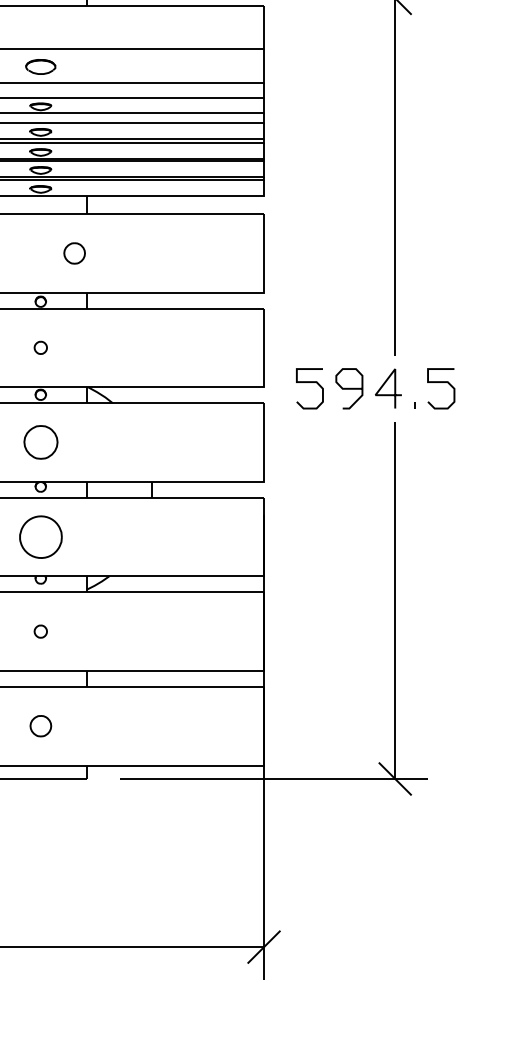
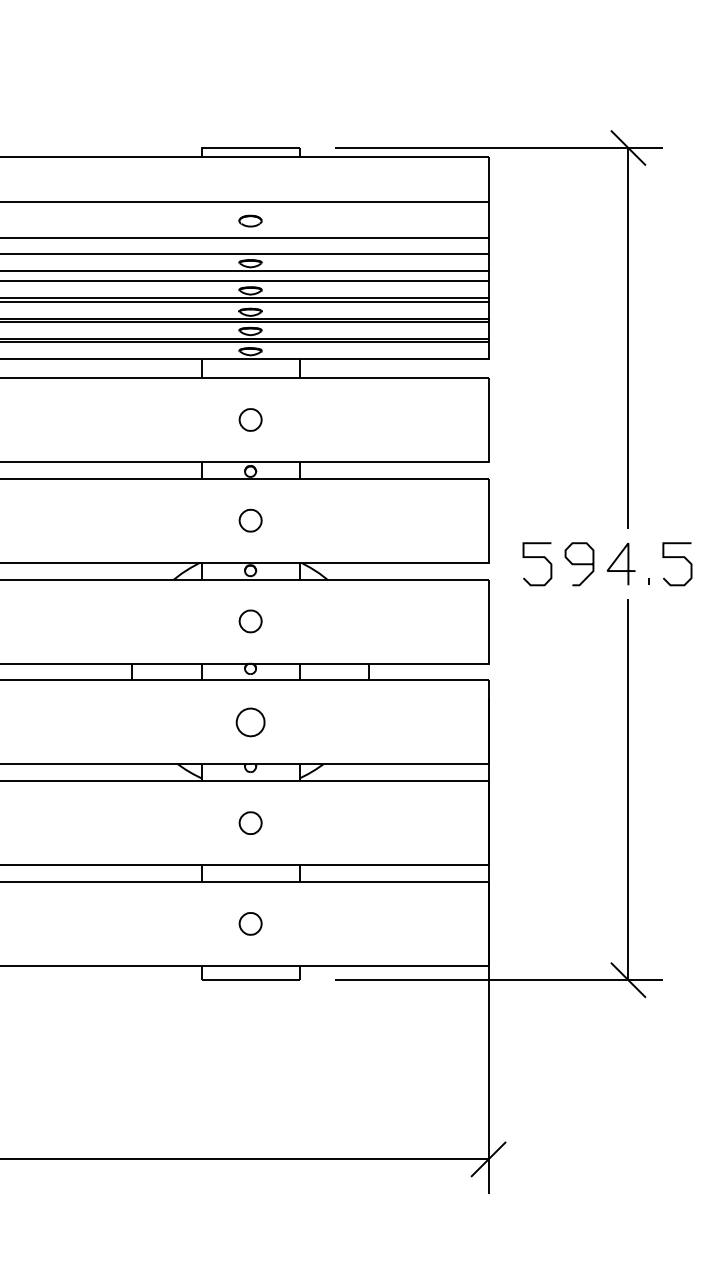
part: (40, 66) -> (250, 220), size x0.71
part: (74, 253) -> (250, 419), moved
part: (40, 347) -> (250, 520), size x1.67
part: (40, 442) -> (250, 621), size x0.62
part: (40, 537) -> (250, 722), size x0.62
part: (40, 631) -> (250, 822), size x1.67

